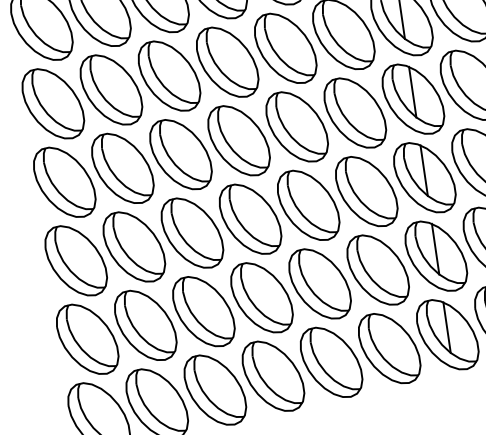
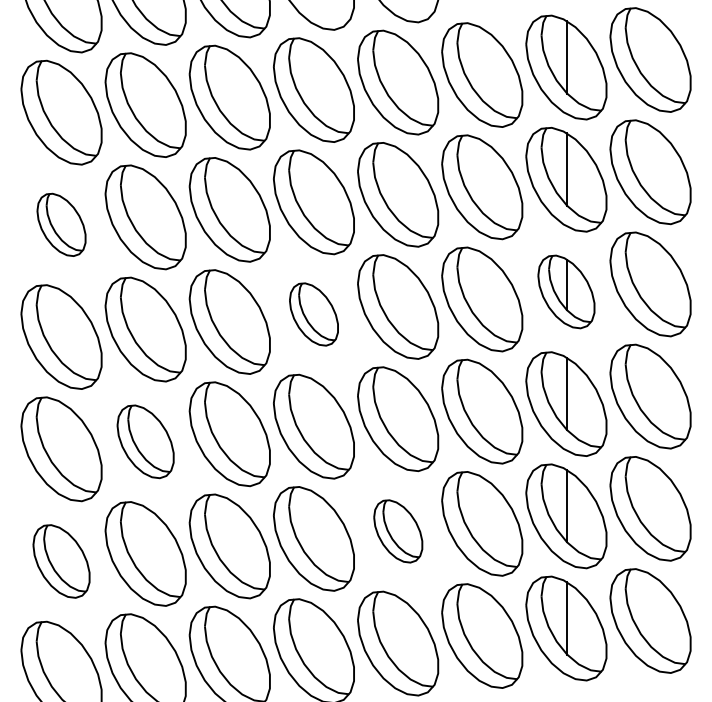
part: (413, 99) -> (566, 291), size x0.7
part: (53, 103) -> (61, 224), size x0.6
part: (238, 140) -> (313, 314), size x0.6
part: (134, 246) -> (145, 441), size x0.7
part: (320, 284) -> (398, 531), size x0.6
part: (87, 339) -> (61, 561), size x0.7

